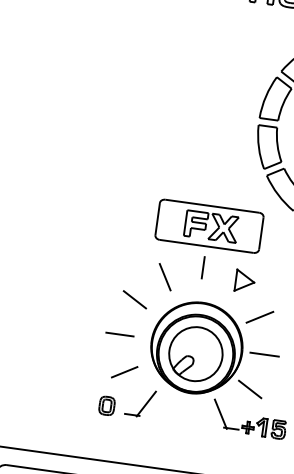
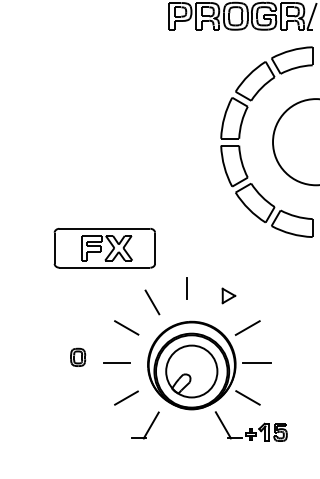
part: (209, 226) -> (104, 248), moved
part: (244, 280) -> (228, 295), size x0.7
part: (107, 404) -> (78, 356), moved

